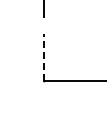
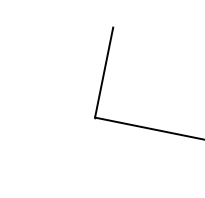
line: (43, 57) -> (103, 72), dashed -> solid

